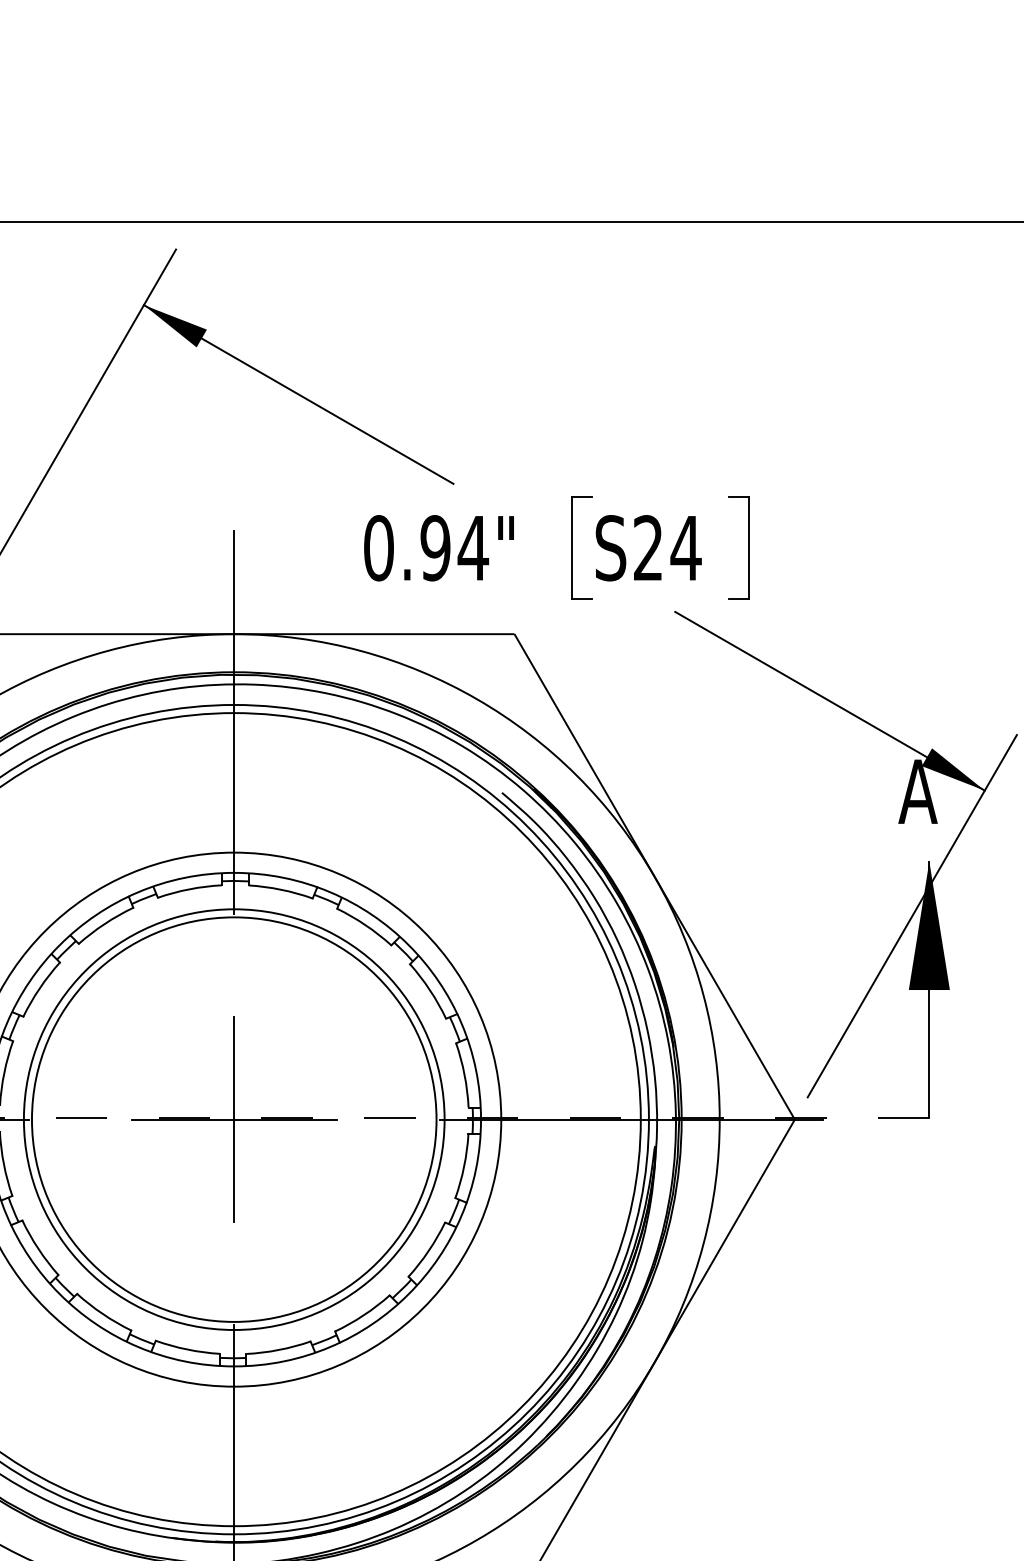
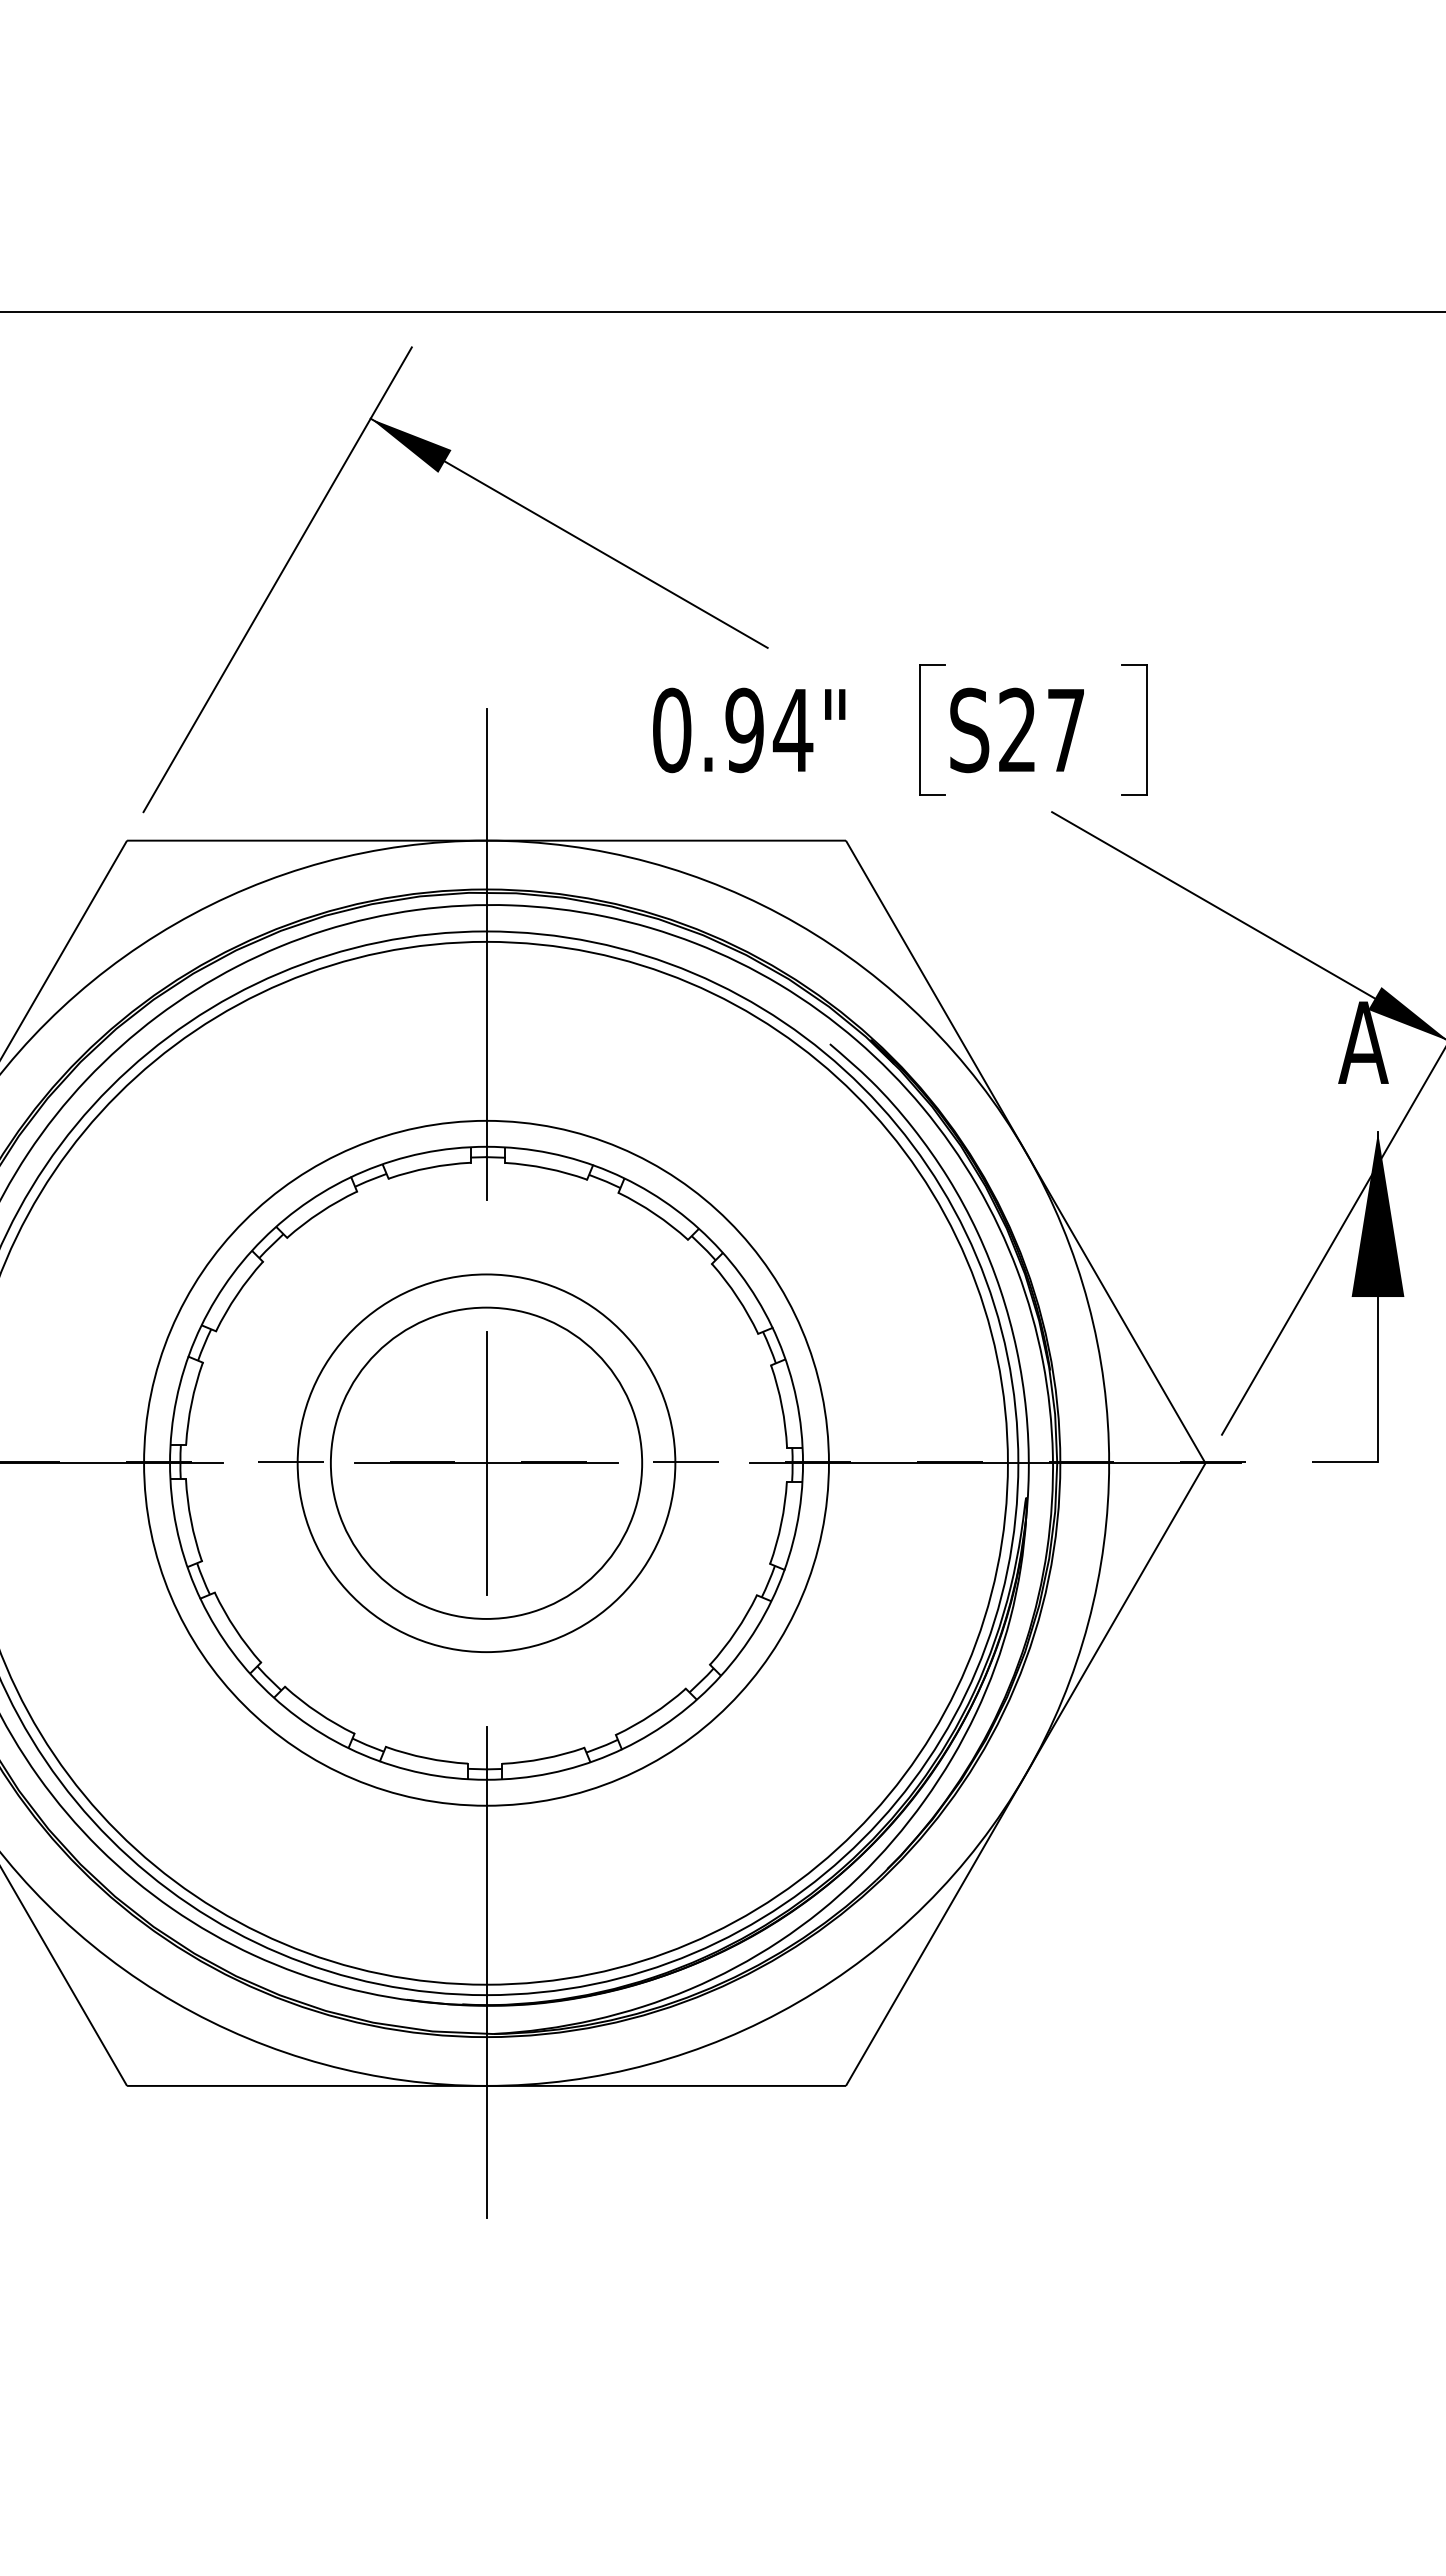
text: (685, 548) -> (1065, 730), S24 -> S27
circle: (234, 1119) -> (486, 1462), size x0.6
circle: (234, 1119) -> (486, 1463), size x0.7

